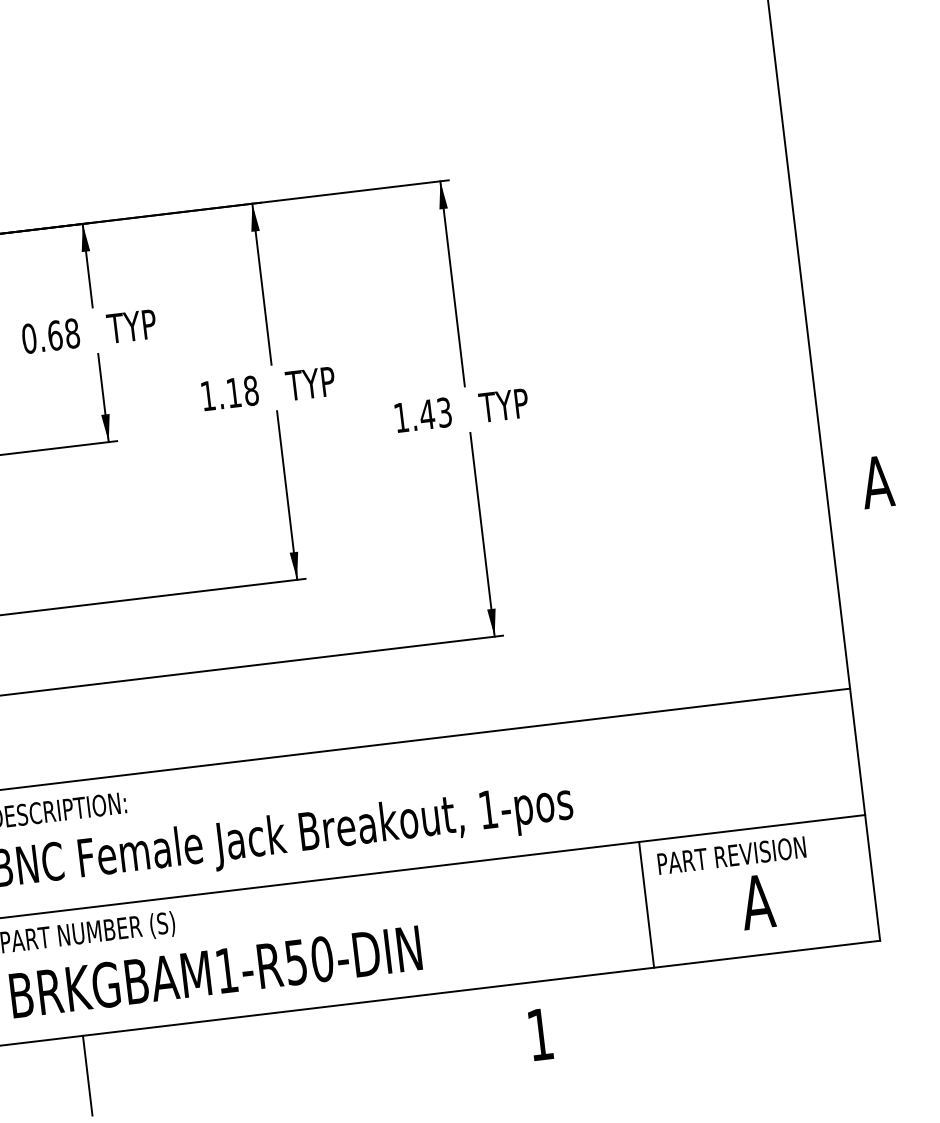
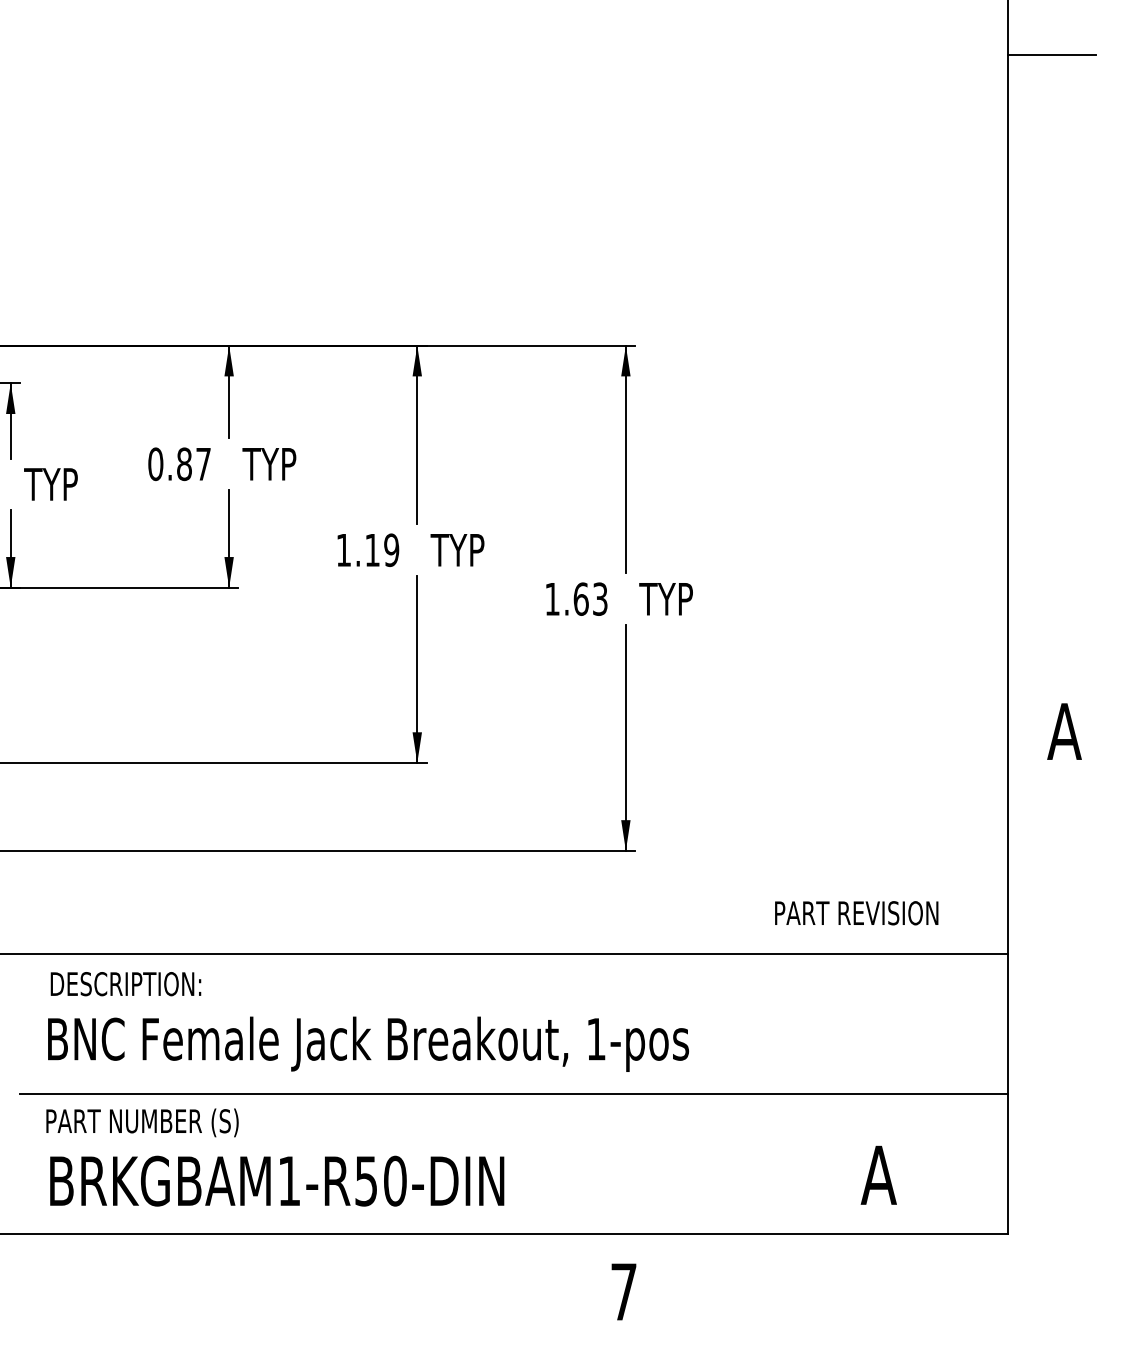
text: (64, 334) -> (194, 464), 0.68 -> 0.87
text: (250, 390) -> (391, 549), 1.18 -> 1.19
text: (427, 413) -> (581, 598), 1.43 -> 1.63
text: (731, 855) -> (856, 913), moved
line: (646, 904) -> (757, 1163), removed
text: (539, 1034) -> (623, 1291), 1 -> 7
line: (87, 1075) -> (123, 1277), removed

